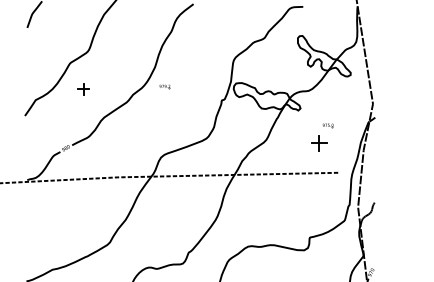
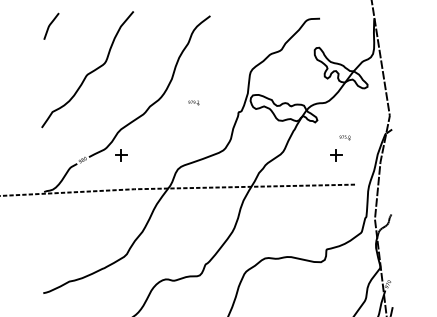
part: (164, 86) -> (193, 102), moved
part: (83, 89) -> (121, 155), moved
part: (319, 143) -> (336, 155), size x0.71

